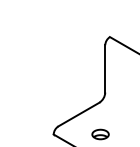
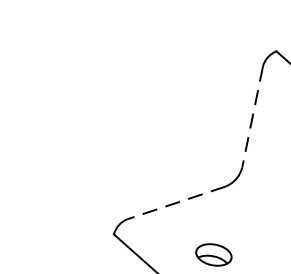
line: (105, 68) -> (253, 116), solid -> dashed
line: (78, 114) -> (175, 202), solid -> dashed

